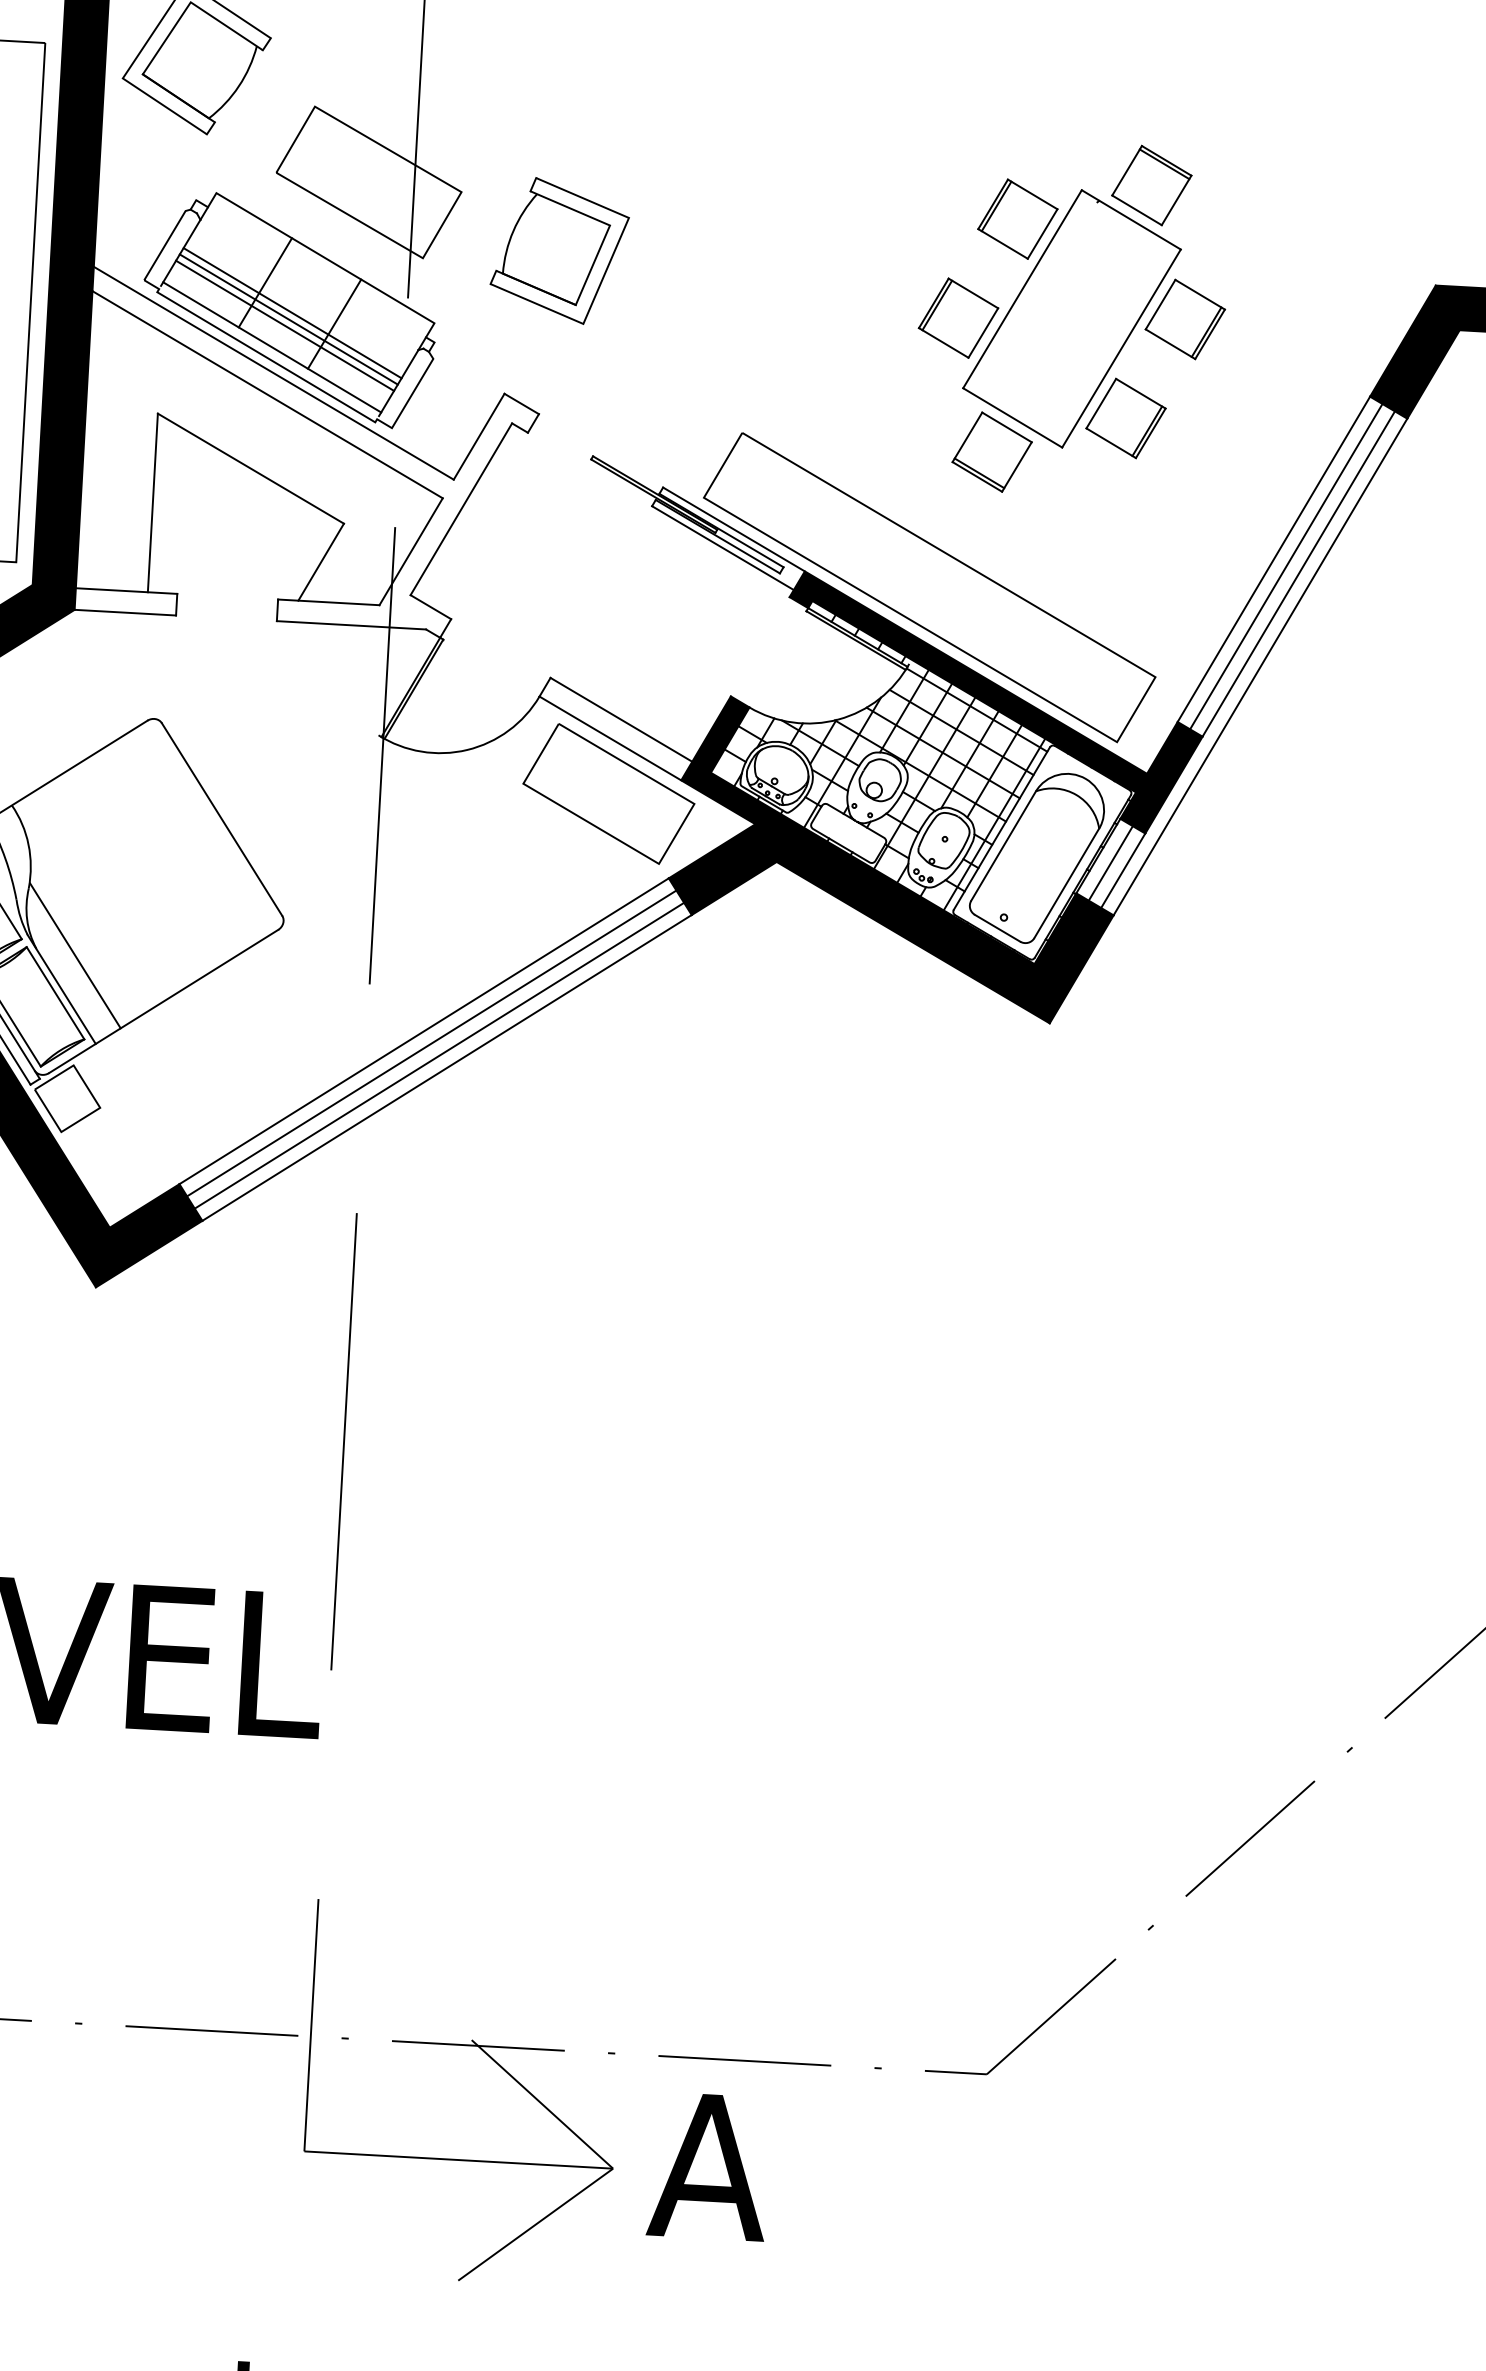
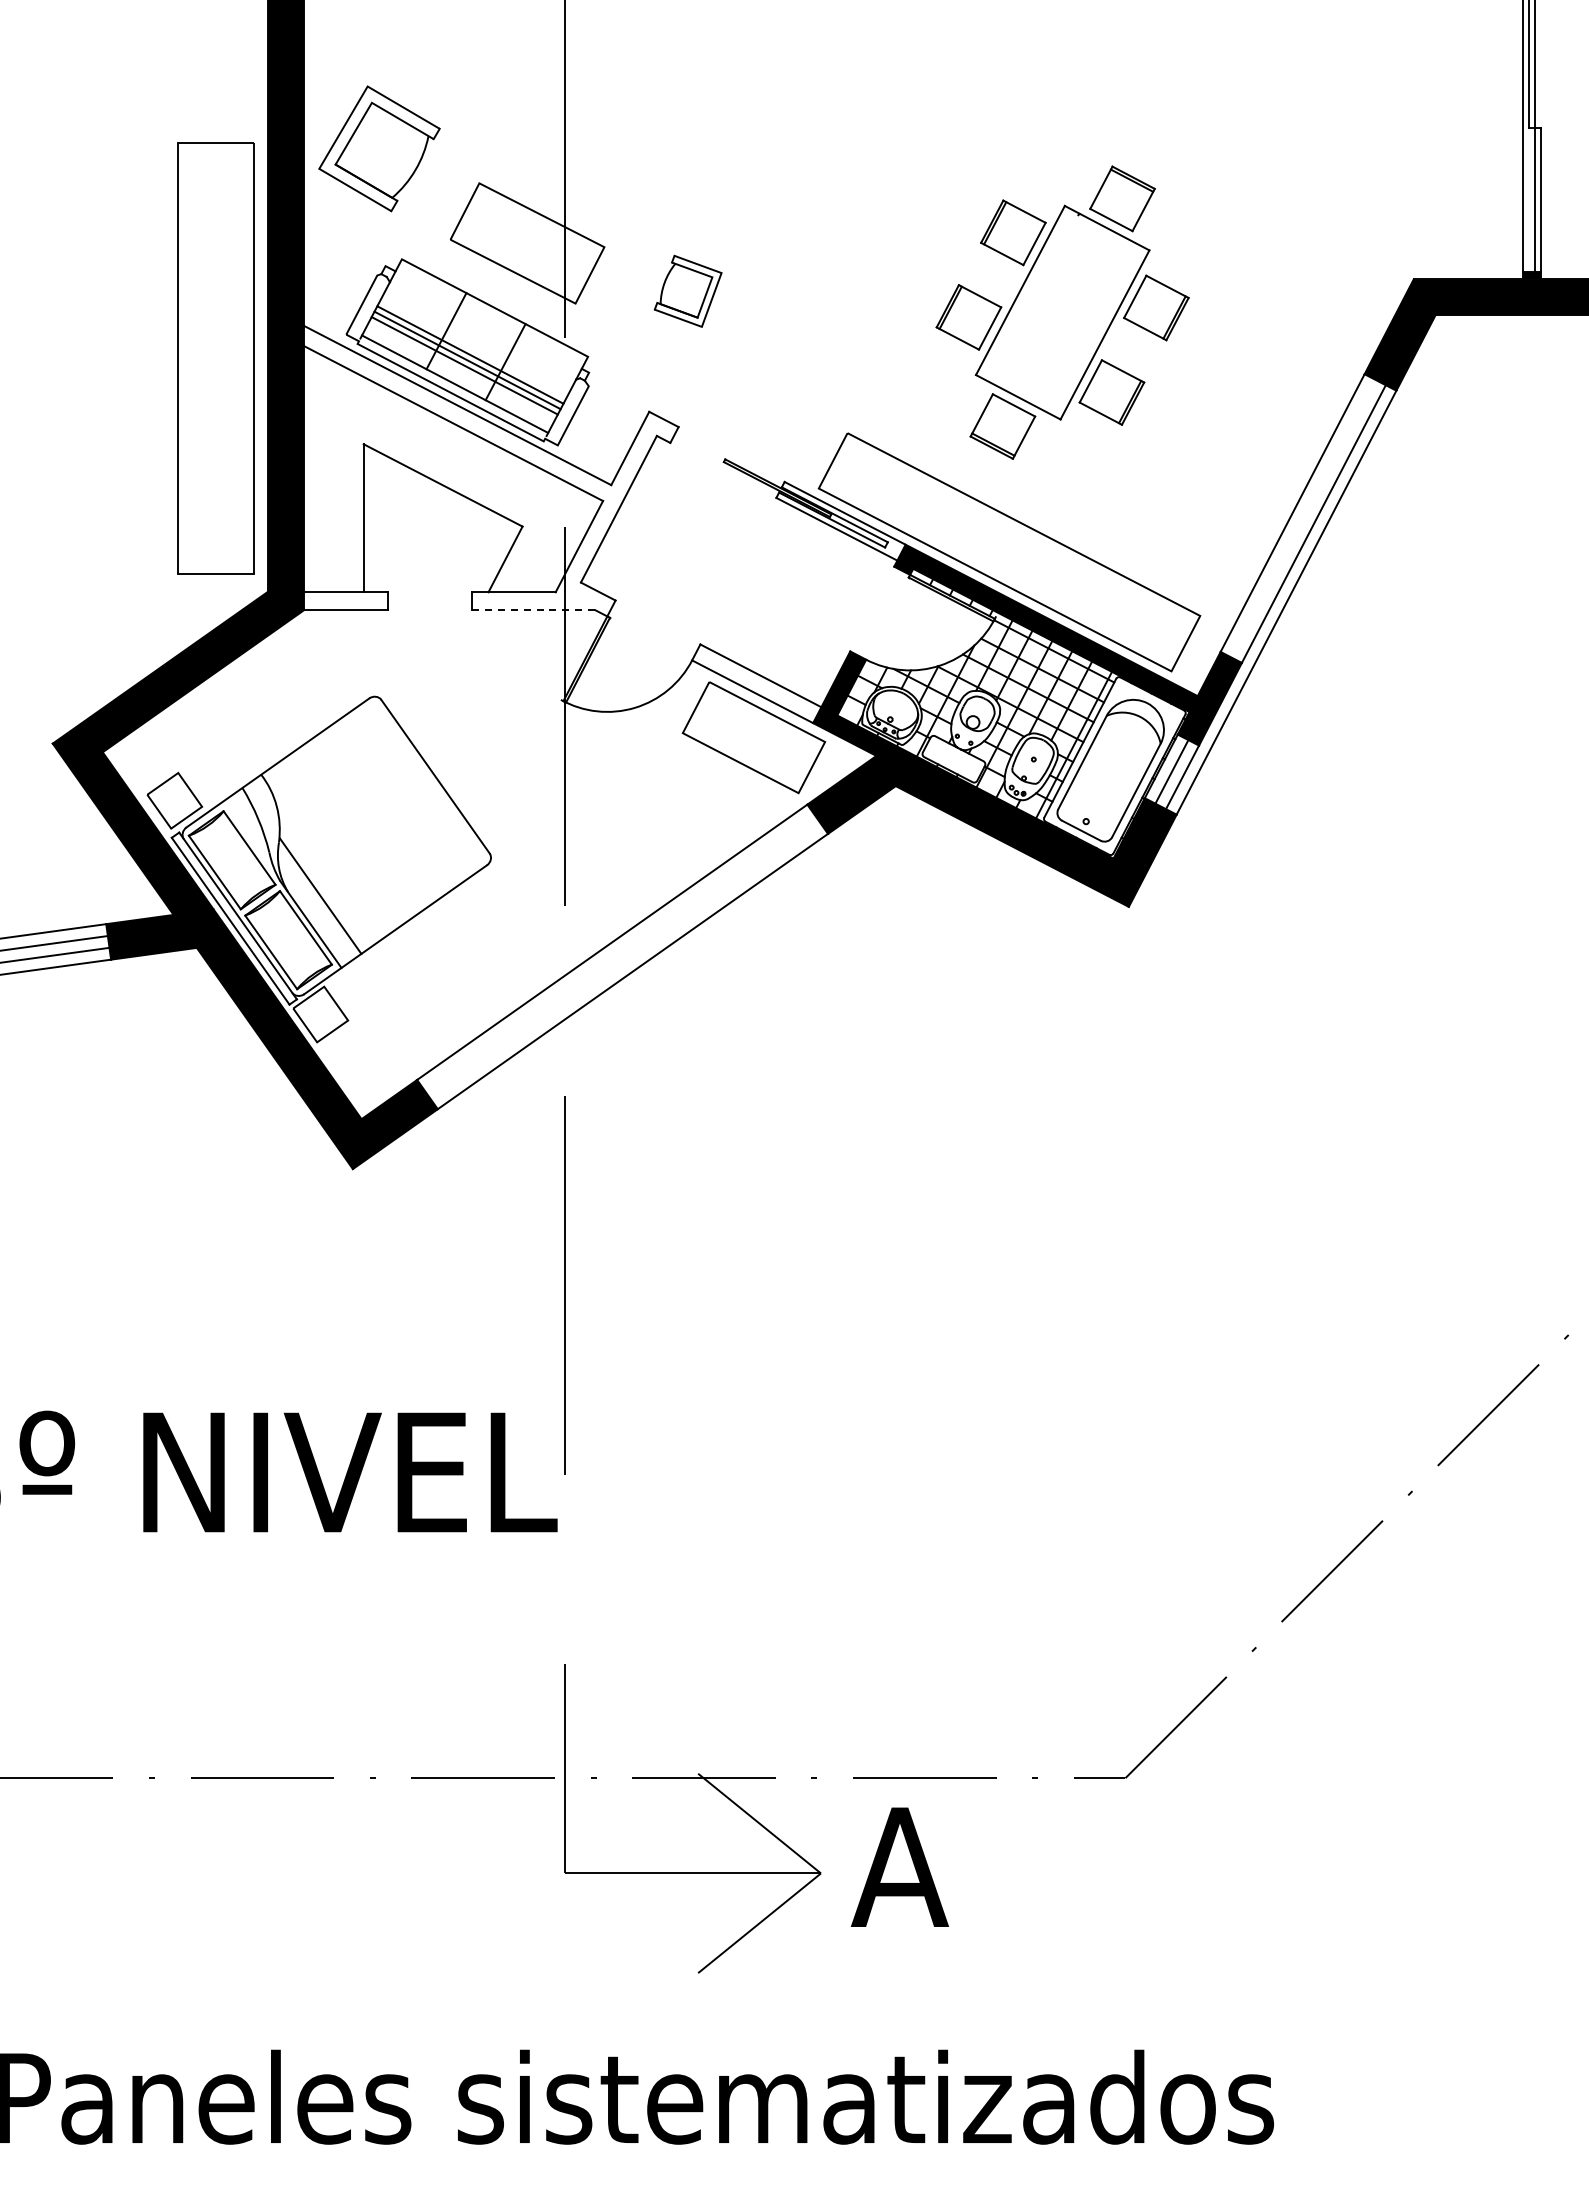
part: (558, 251) -> (687, 291), size x0.6
part: (1071, 318) -> (1062, 312), moved
line: (1286, 566) -> (1303, 518), removed
line: (351, 625) -> (533, 610), solid -> dashed
line: (432, 1042) -> (619, 951), removed
line: (438, 1055) -> (625, 961), removed

